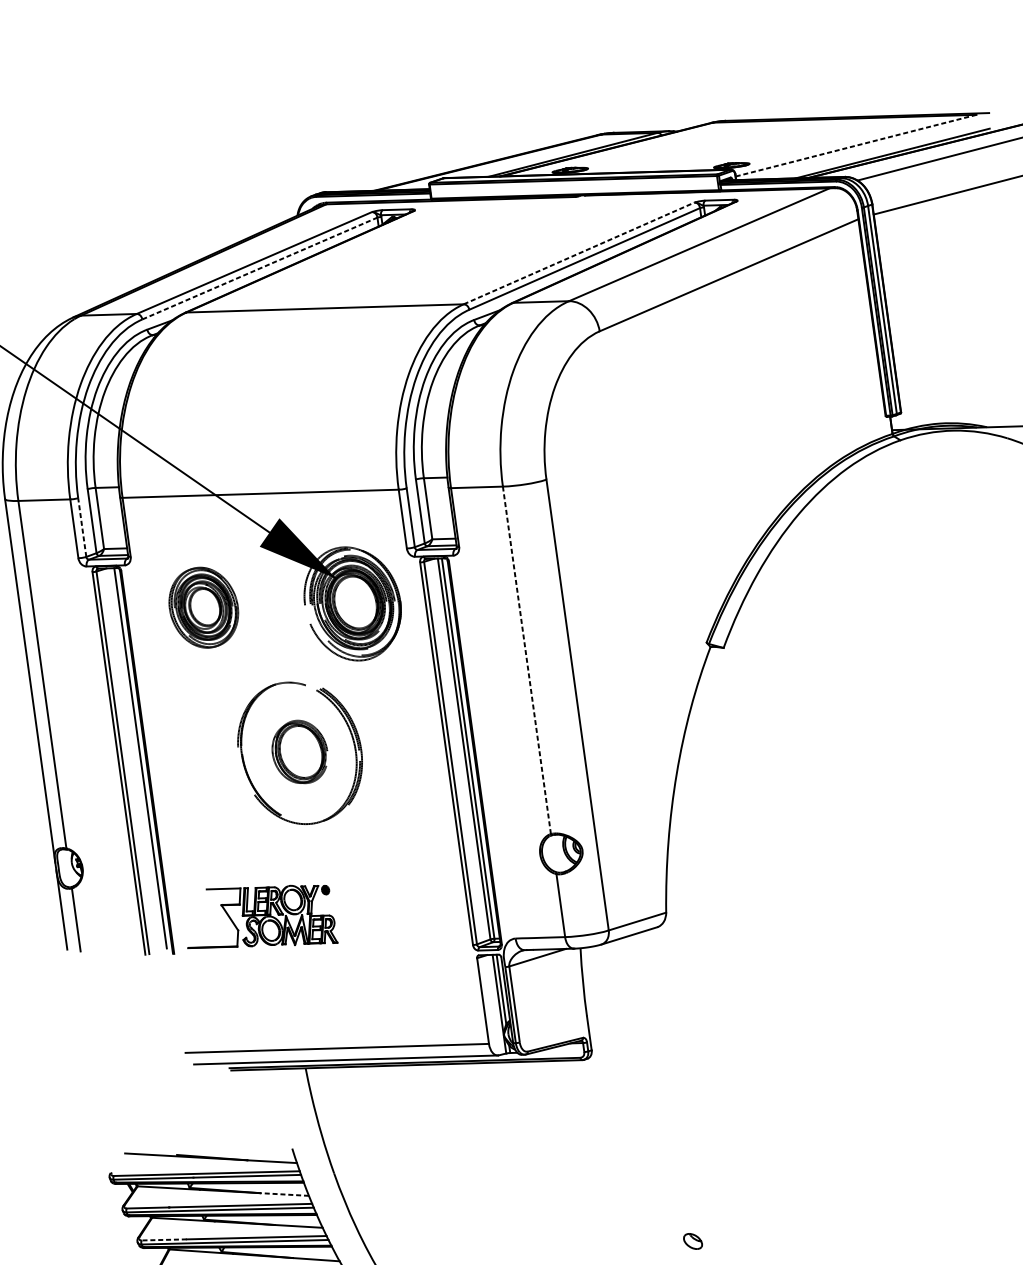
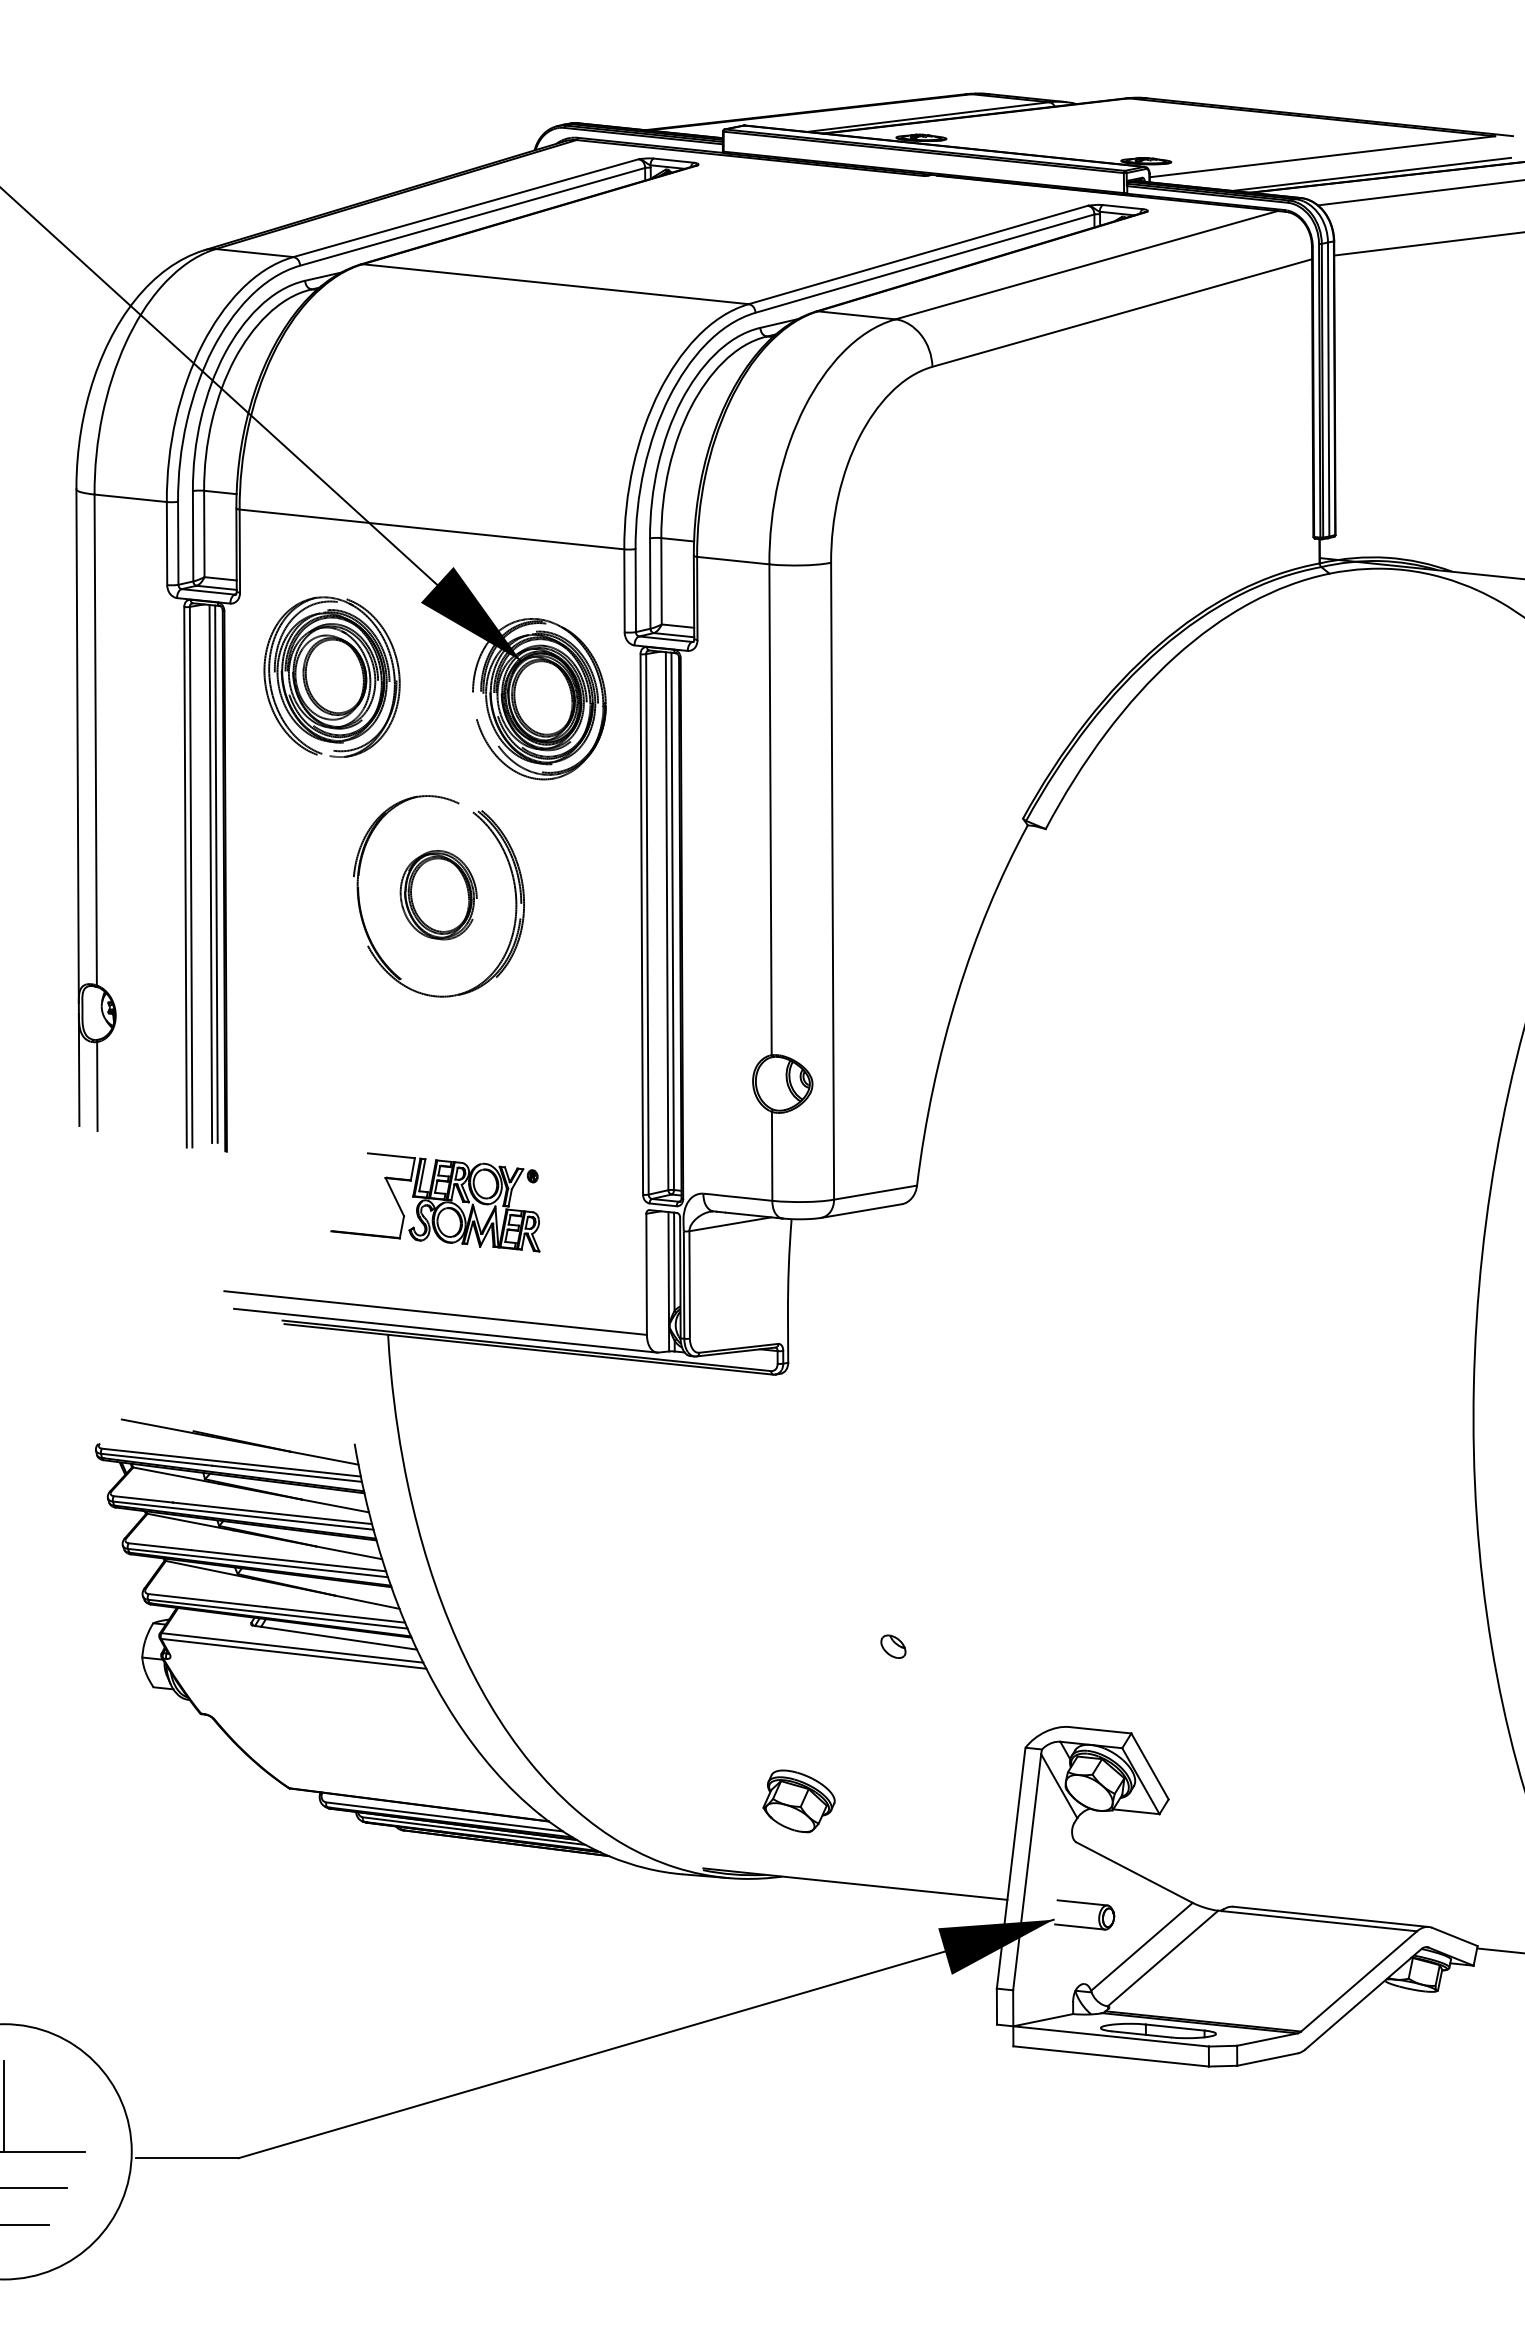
line: (856, 145) -> (1322, 156), dashed -> solid
line: (579, 253) -> (918, 254), dashed -> solid
line: (260, 268) -> (473, 216), dashed -> solid
line: (82, 527) -> (178, 543), dashed -> solid
part: (203, 607) -> (331, 676), size x1.43
line: (526, 660) -> (770, 809), dashed -> solid
line: (136, 758) -> (210, 873), added
part: (259, 917) -> (435, 1202), moved
line: (283, 1194) -> (334, 1505), dashed -> solid
line: (163, 1239) -> (159, 1546), dashed -> solid

